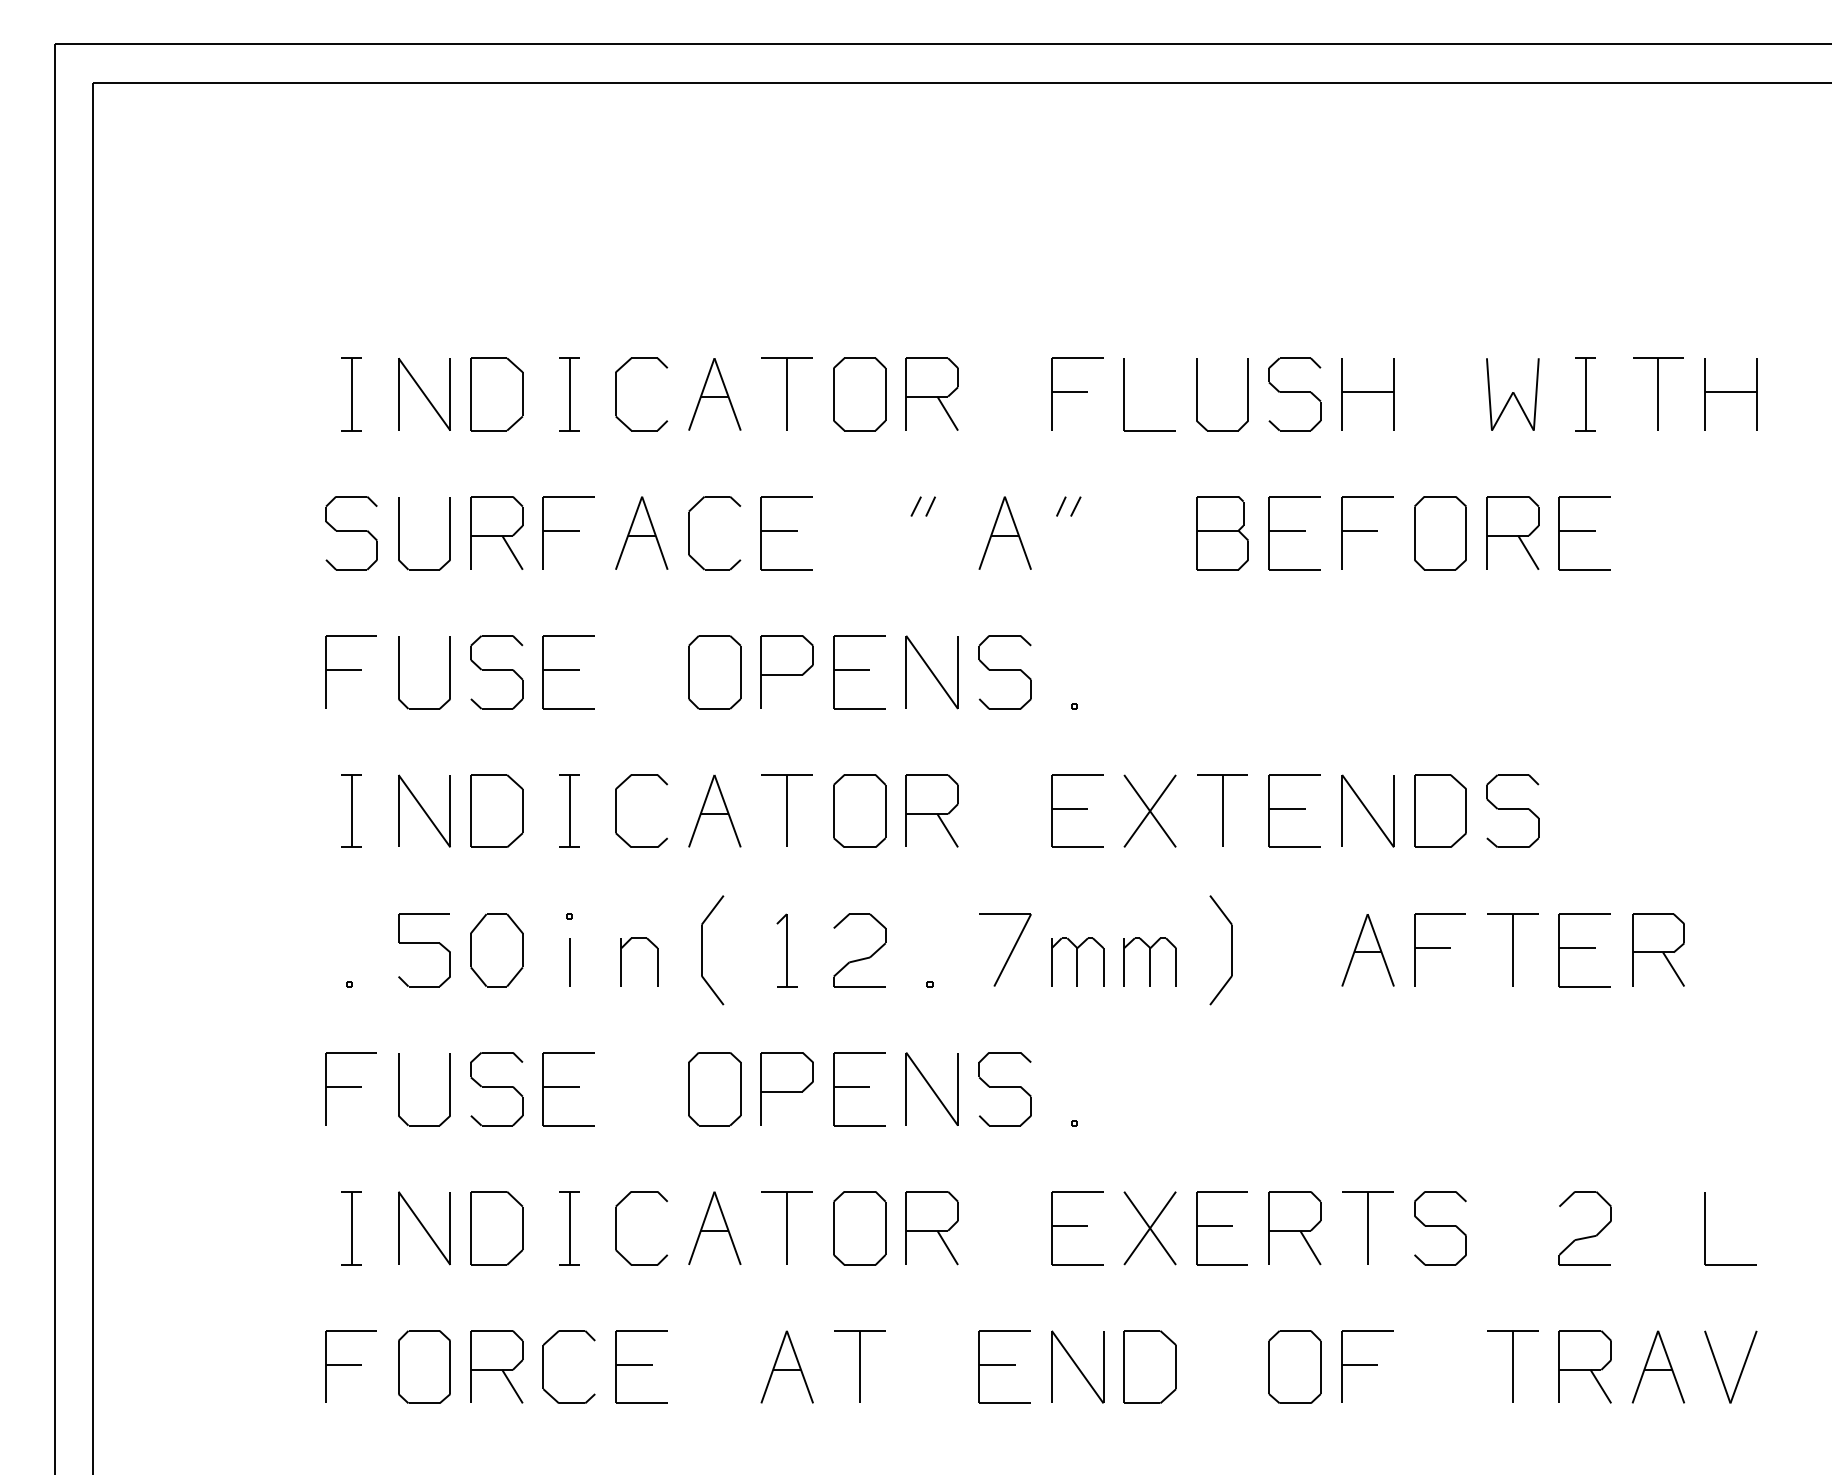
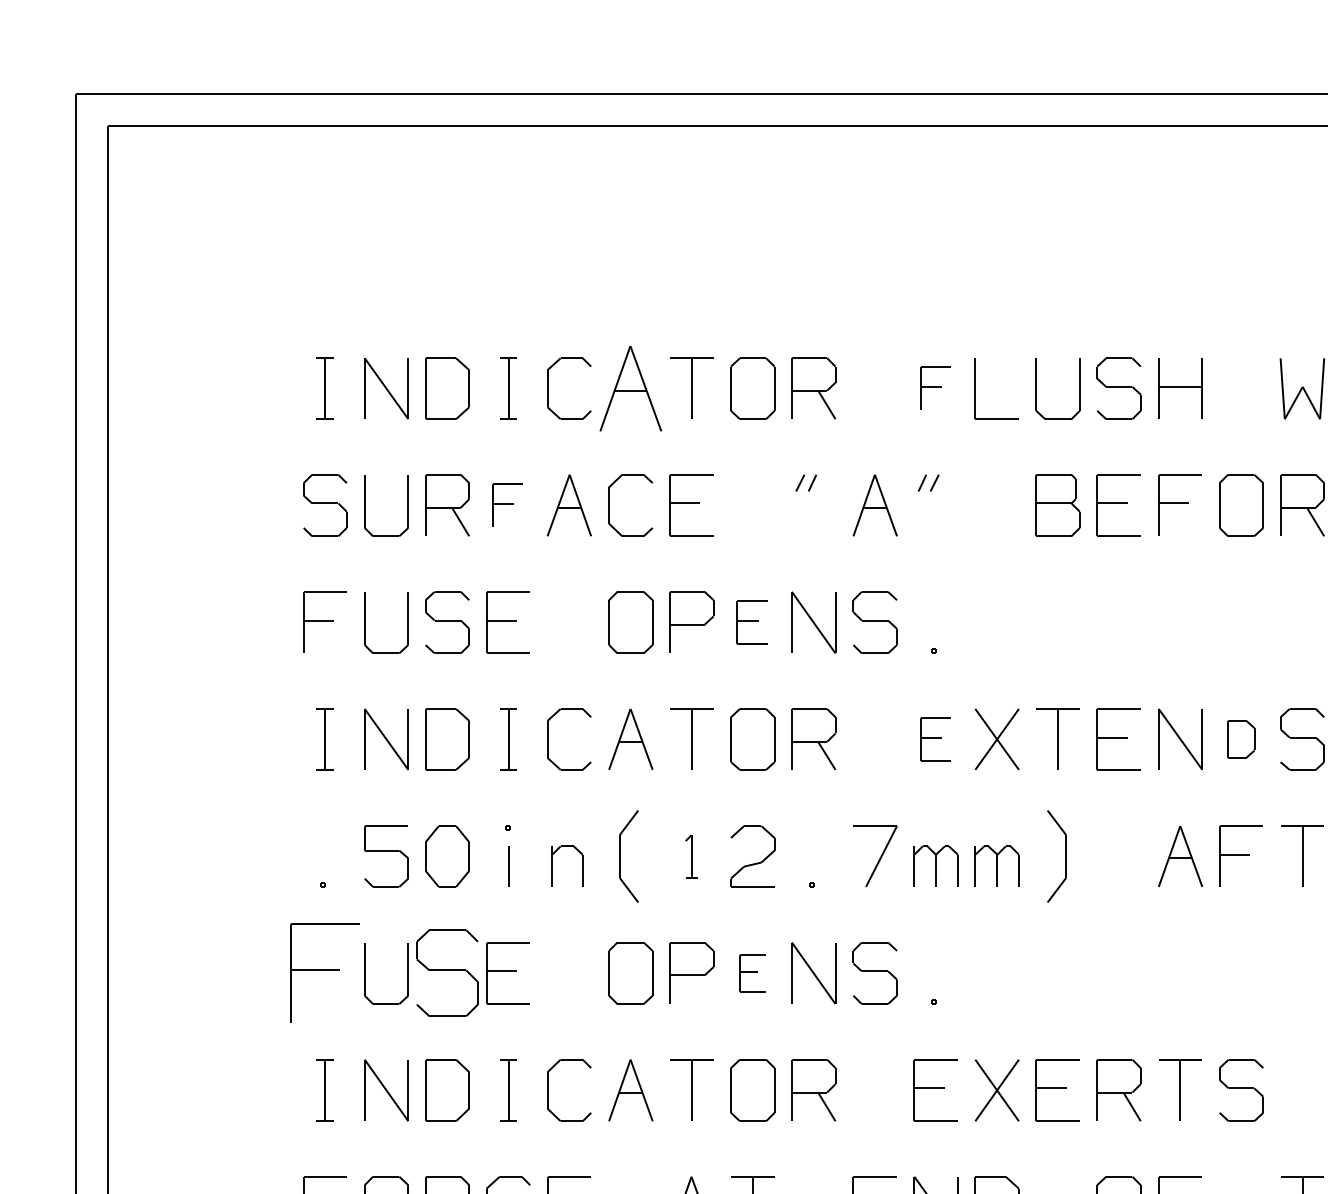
part: (1077, 393) -> (936, 387), size x0.7
part: (714, 394) -> (630, 388), size x1.4
part: (568, 532) -> (507, 504), size x0.7
part: (859, 672) -> (752, 622), size x0.7
part: (1077, 810) -> (936, 738), size x0.7
part: (1440, 810) -> (1241, 738), size x0.6
part: (786, 950) -> (691, 856), size x0.7
part: (350, 1088) -> (324, 972), size x1.6
part: (496, 1089) -> (447, 973), size x1.4
part: (859, 1089) -> (752, 973), size x0.6

